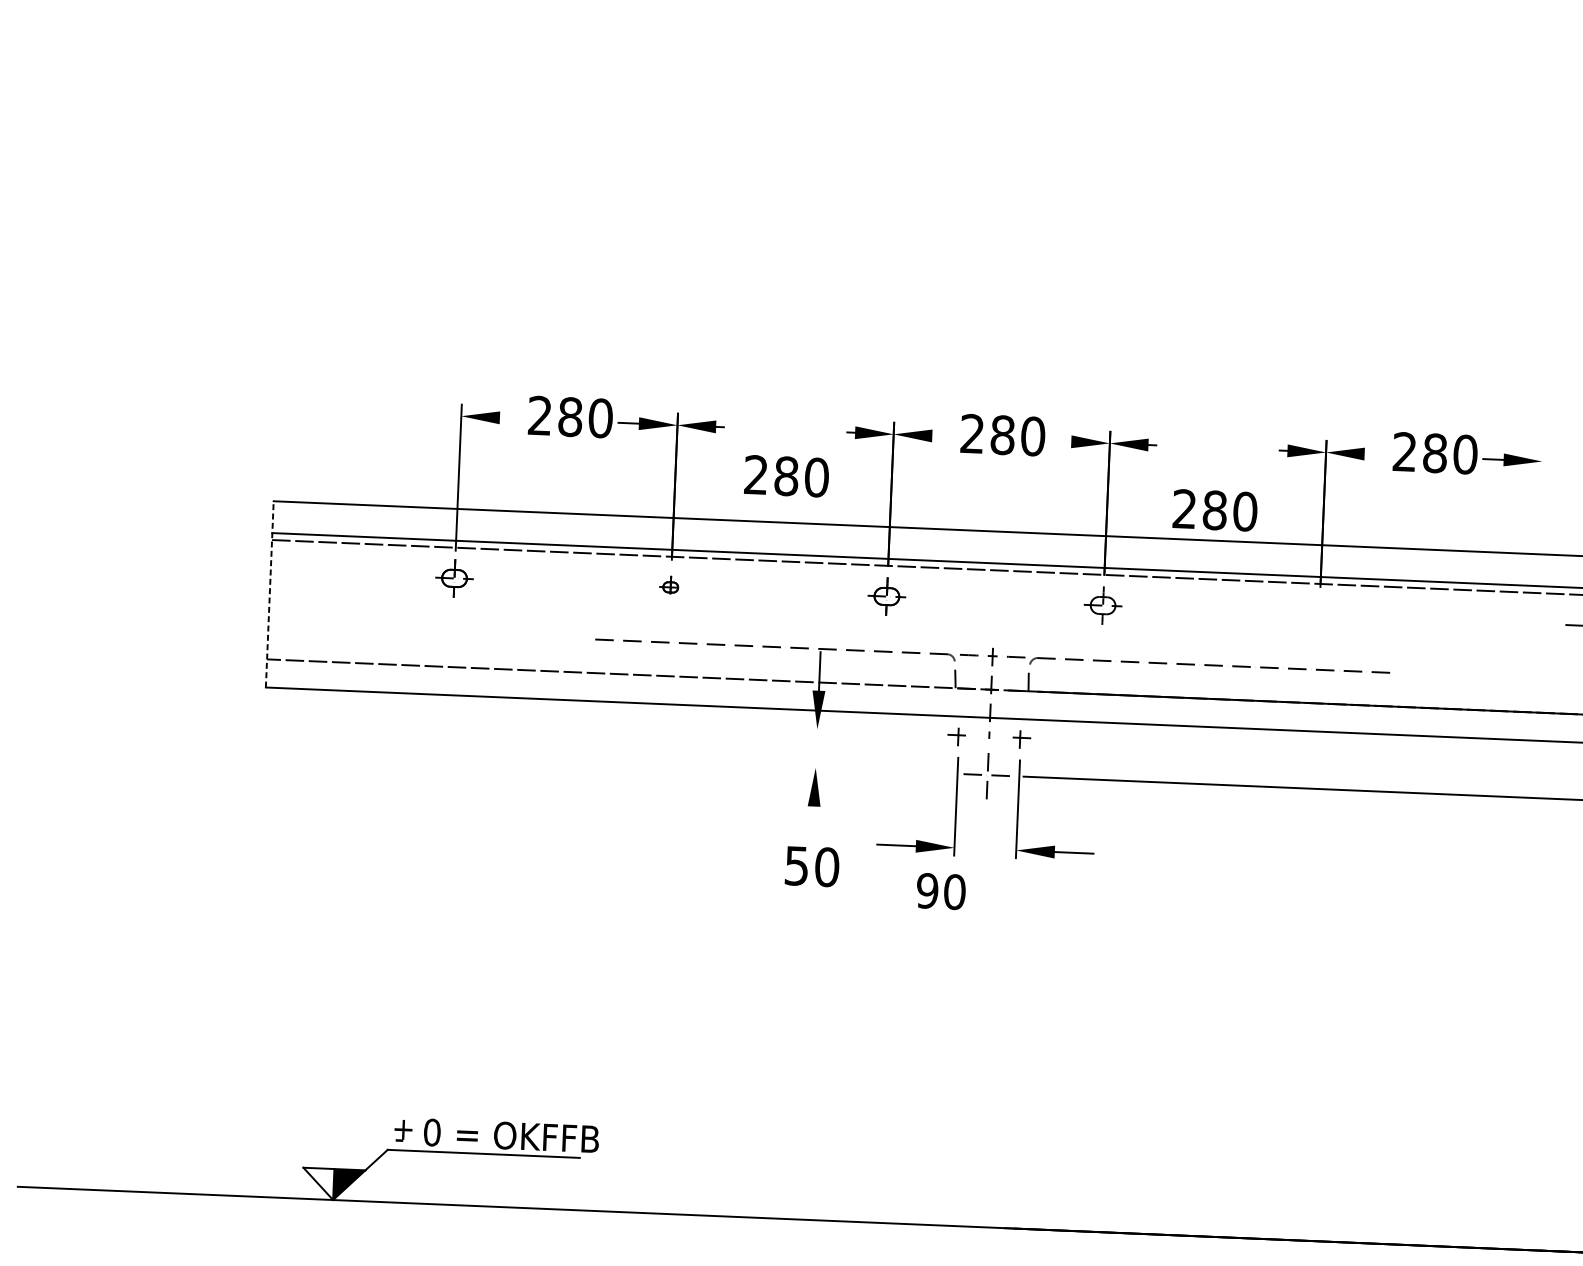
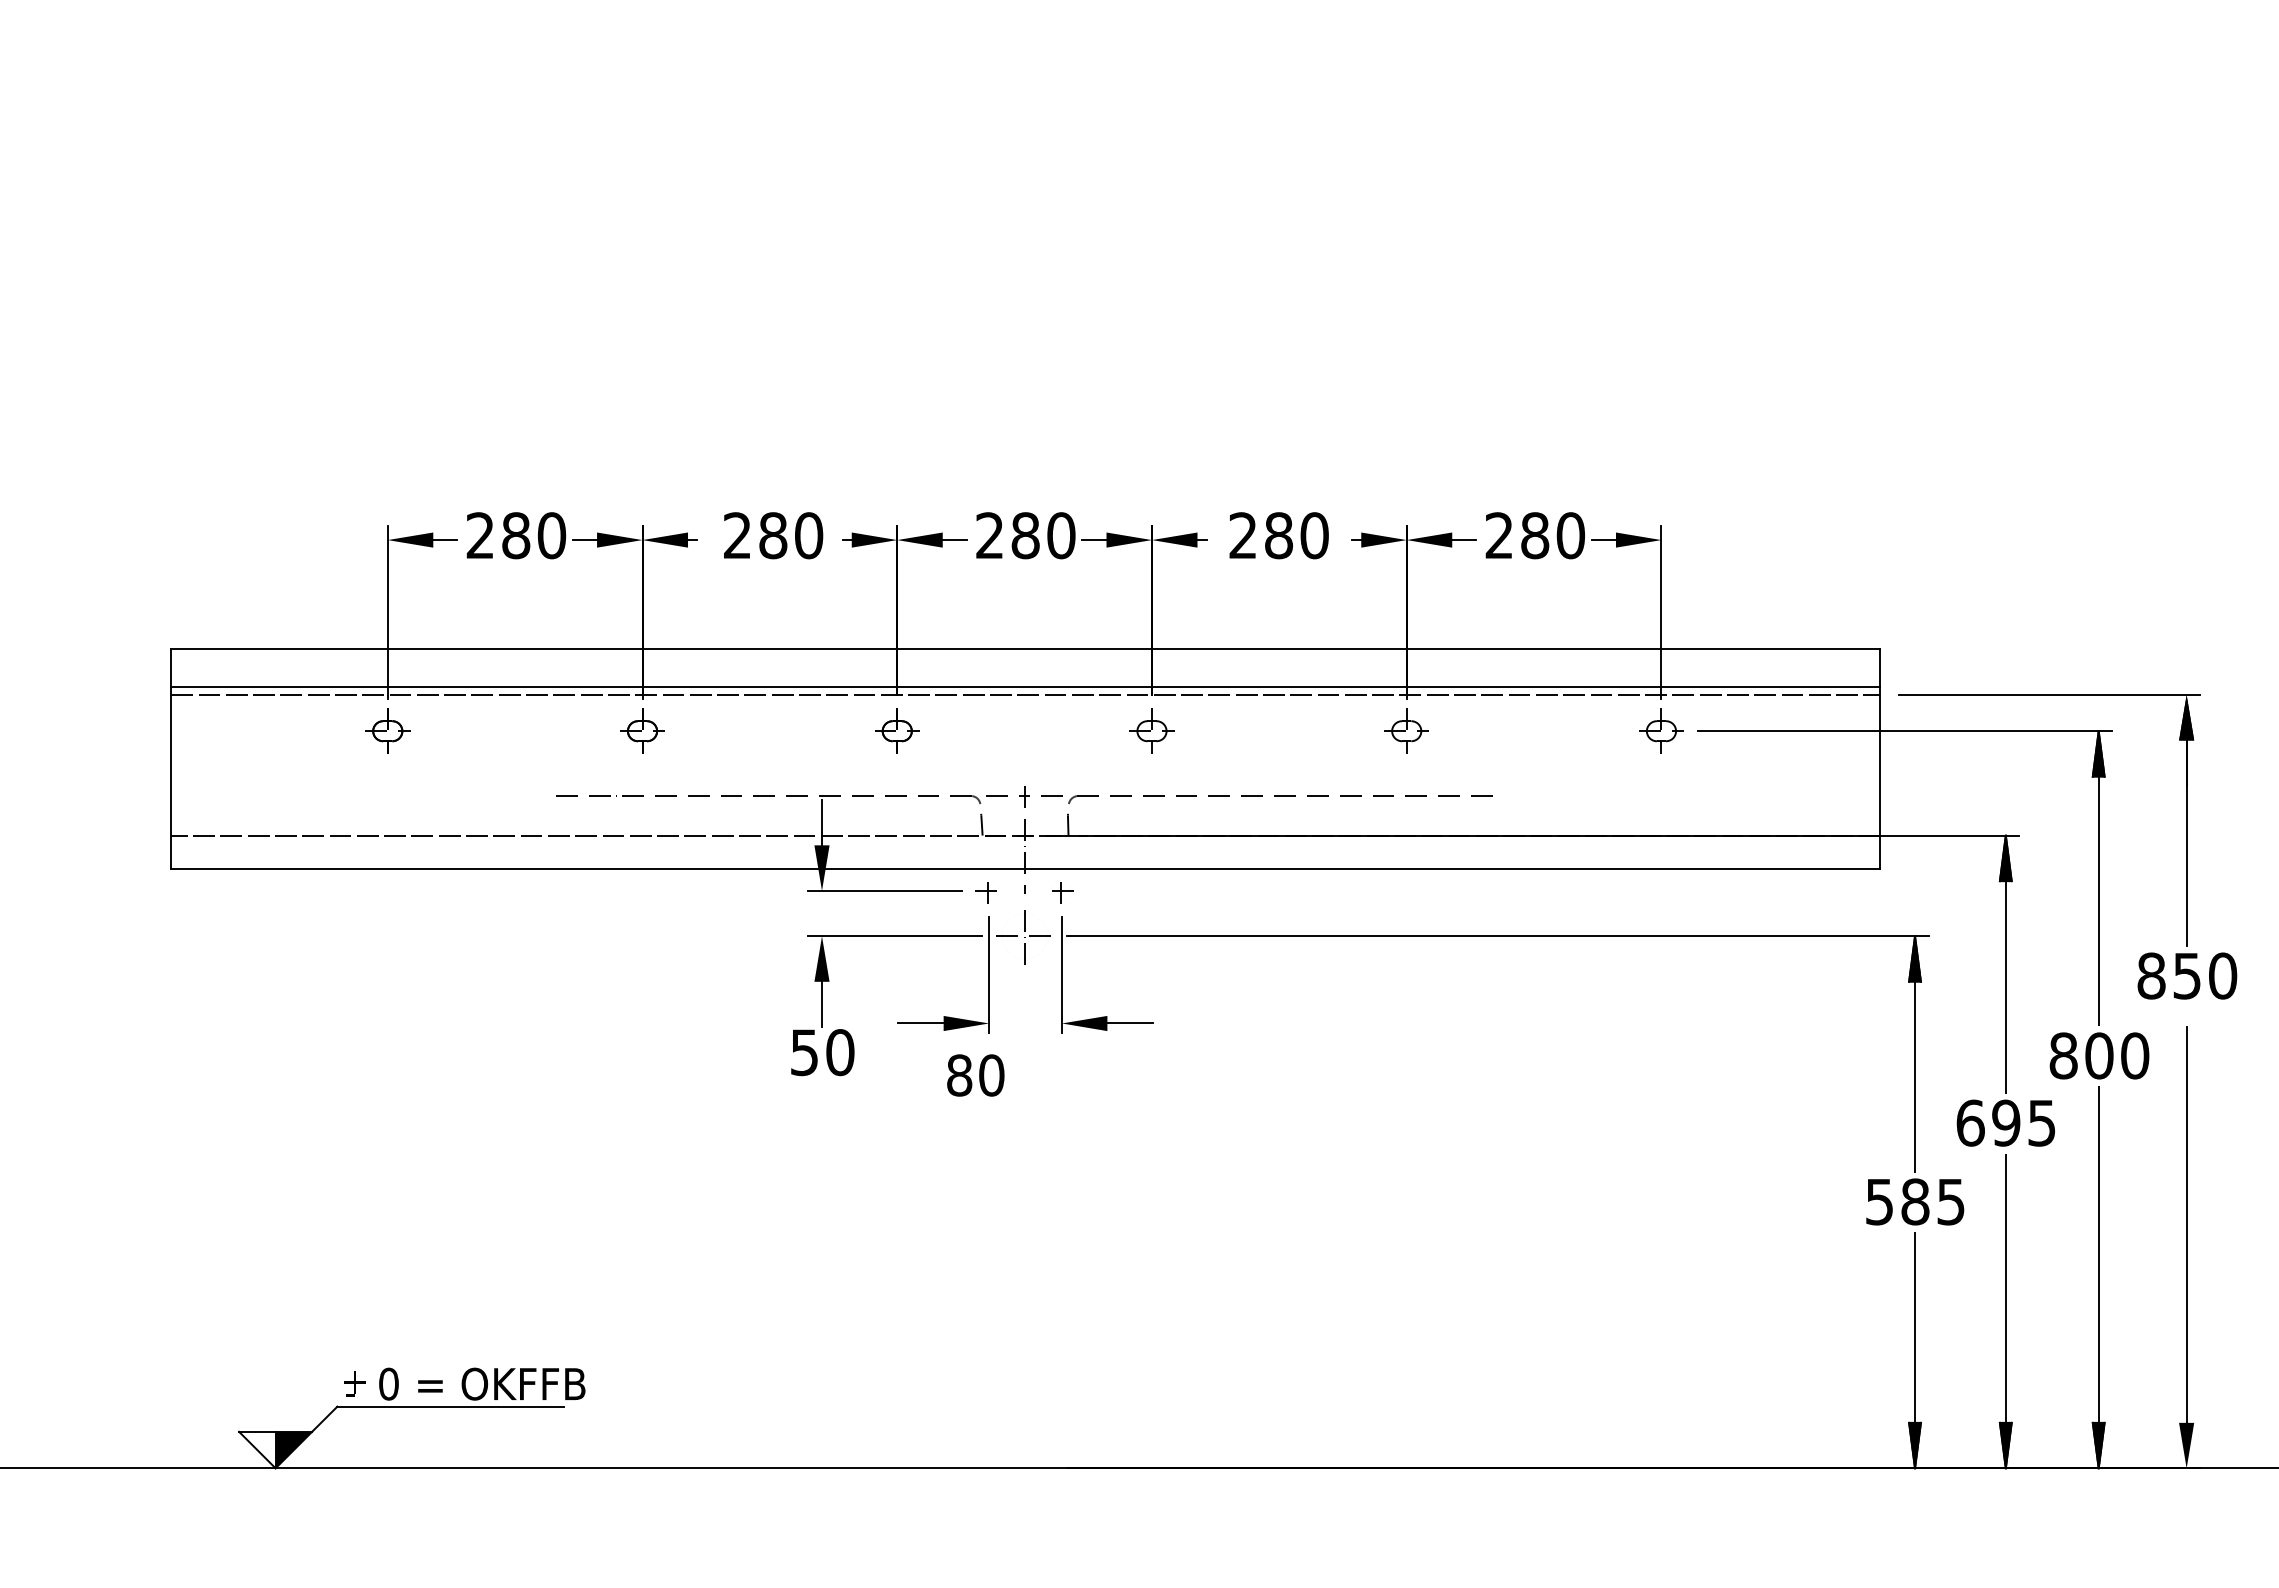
line: (510, 418) -> (445, 540), added
line: (942, 436) -> (954, 540), added
line: (1061, 441) -> (1094, 540), added
line: (1375, 454) -> (1464, 540), added
text: (786, 476) -> (773, 535), moved
text: (1214, 510) -> (1278, 535), moved
line: (1539, 522) -> (1661, 612), added
part: (670, 586) -> (642, 730), size x1.67
line: (269, 594) -> (171, 759), dashed -> solid
part: (1319, 614) -> (1406, 730), added
part: (1535, 623) -> (1661, 730), added
line: (870, 731) -> (884, 890), added
line: (878, 770) -> (895, 936), added
line: (813, 825) -> (822, 1004), added
text: (927, 890) -> (959, 1075), 90 -> 80

